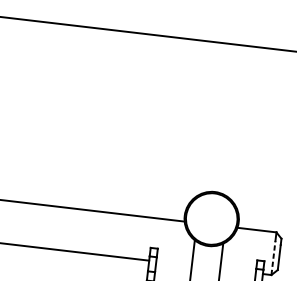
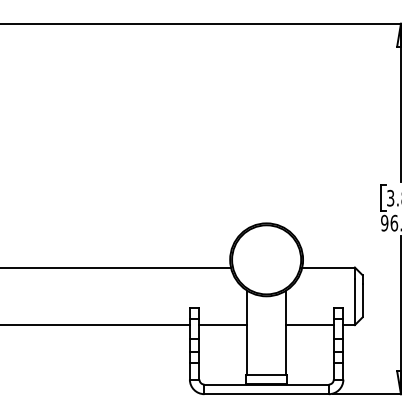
line: (273, 257) -> (354, 301), dashed -> solid
line: (174, 263) -> (223, 325), added
line: (237, 271) -> (309, 325), added

